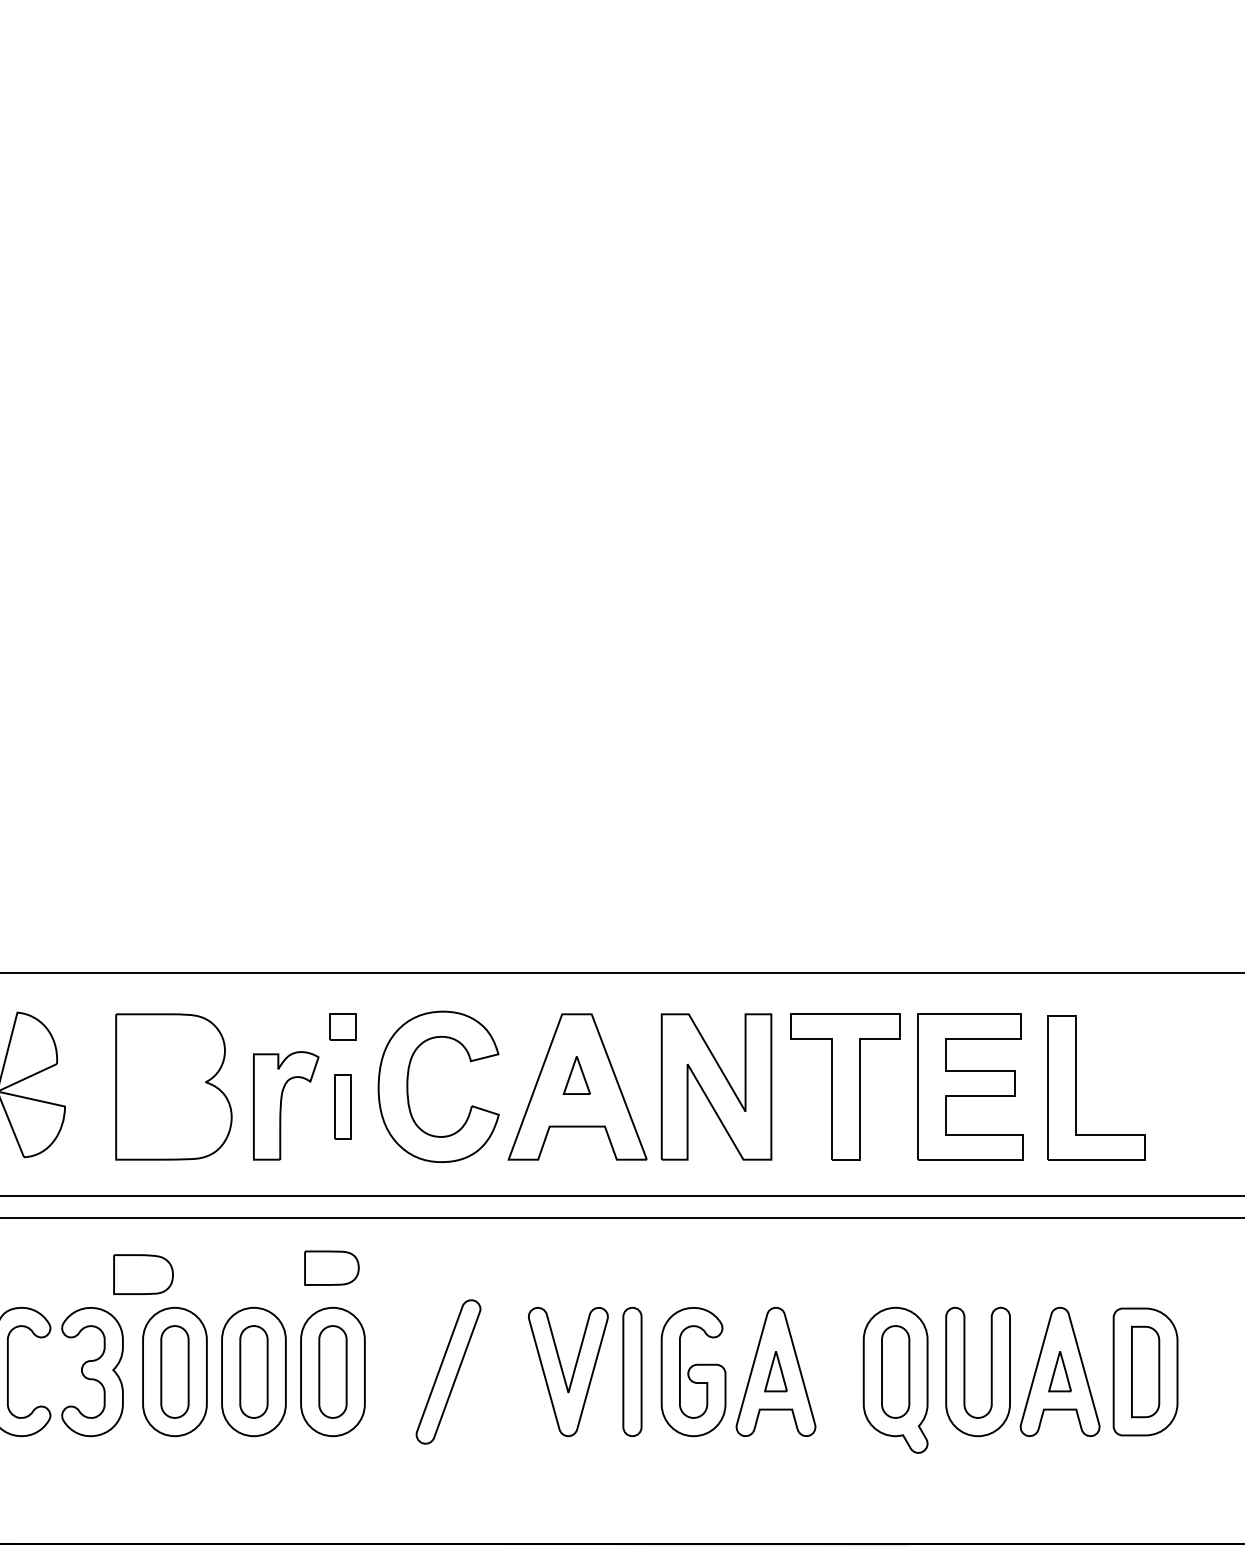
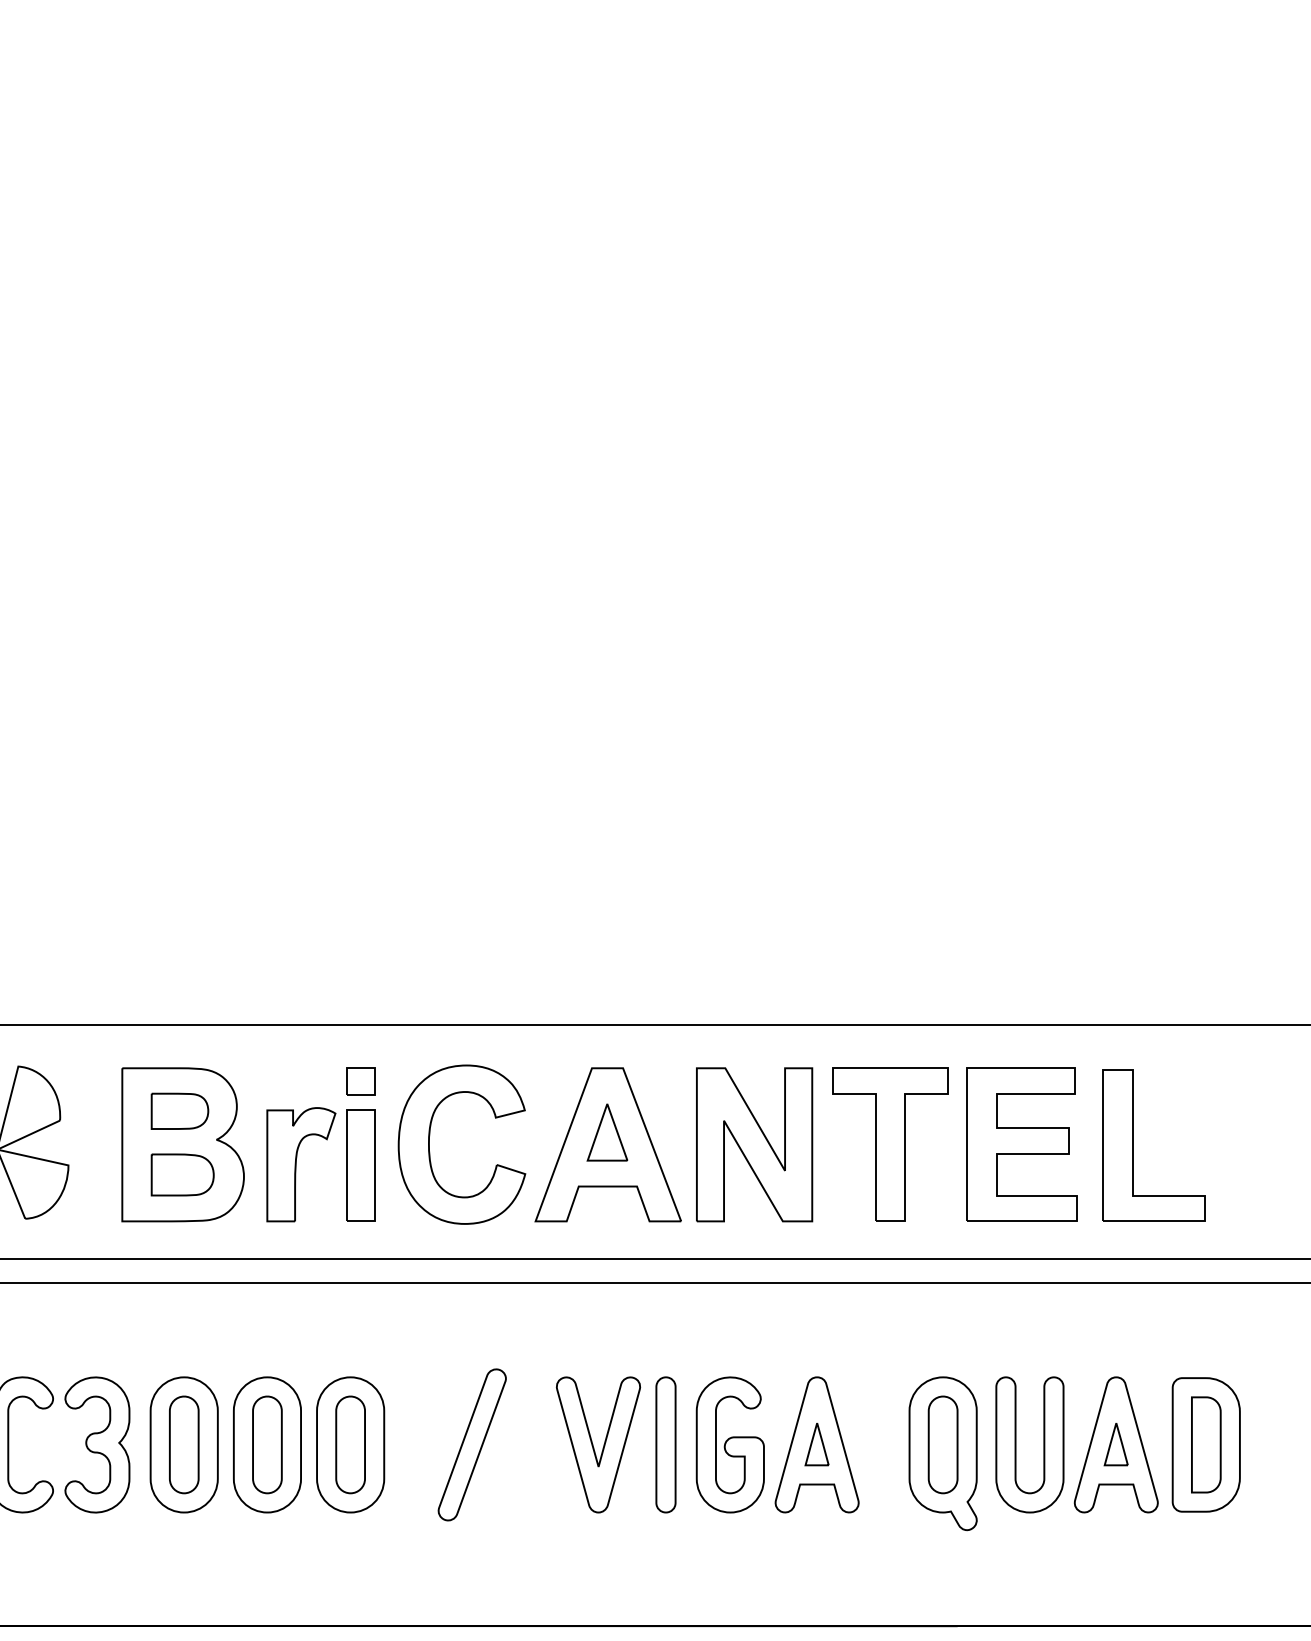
part: (576, 1075) -> (607, 1132), size x1.43
part: (342, 1106) -> (360, 1165), size x1.67
part: (331, 1267) -> (179, 1110), moved
part: (143, 1274) -> (182, 1174), moved

